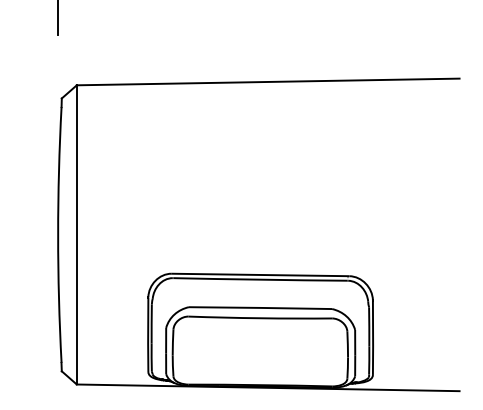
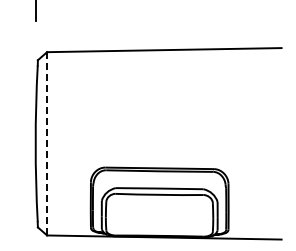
line: (77, 234) -> (47, 143), solid -> dashed

